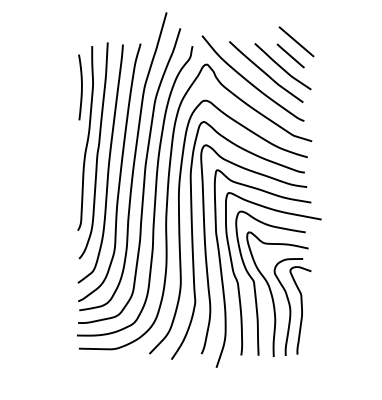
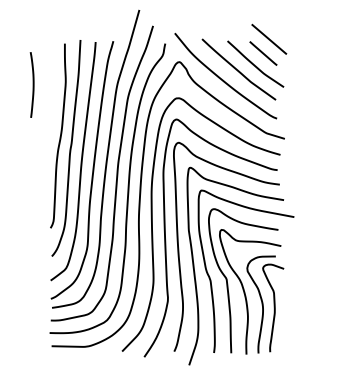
curve: (81, 87) -> (33, 85), moved

